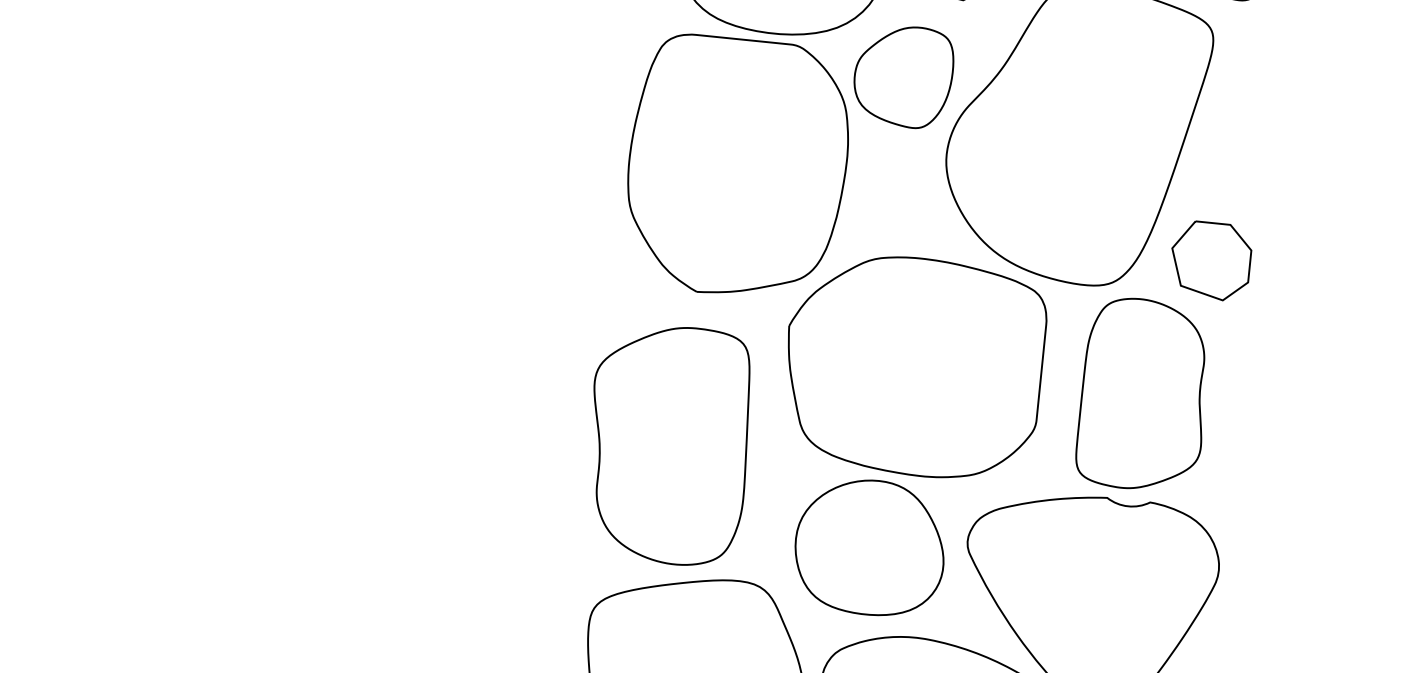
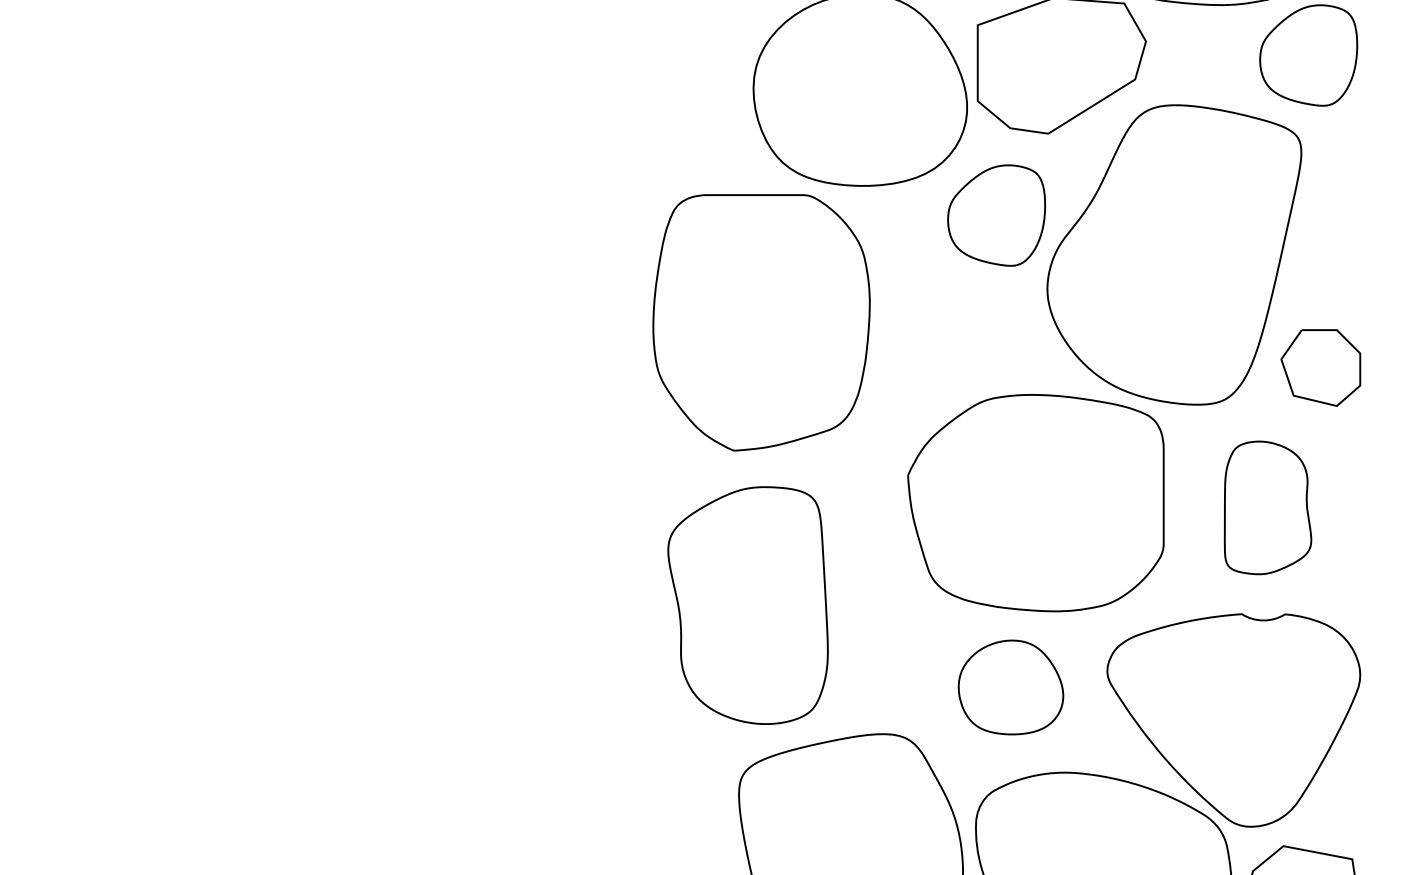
part: (737, 167) -> (761, 322), moved
part: (1143, 394) -> (1267, 507), size x0.7
part: (668, 444) -> (747, 605), moved
part: (869, 547) -> (1010, 687), size x0.7

